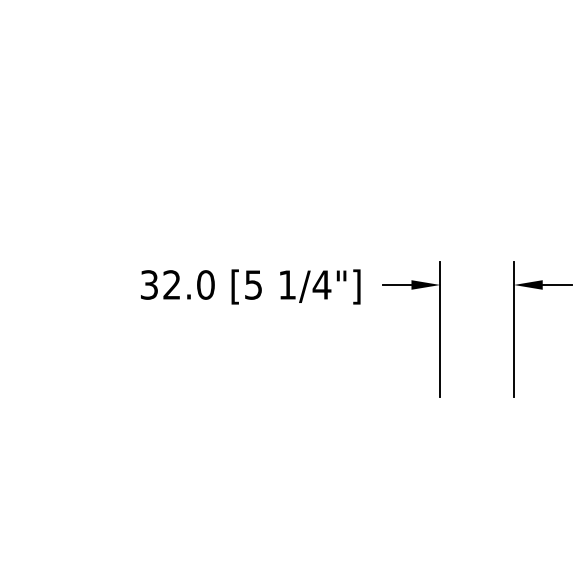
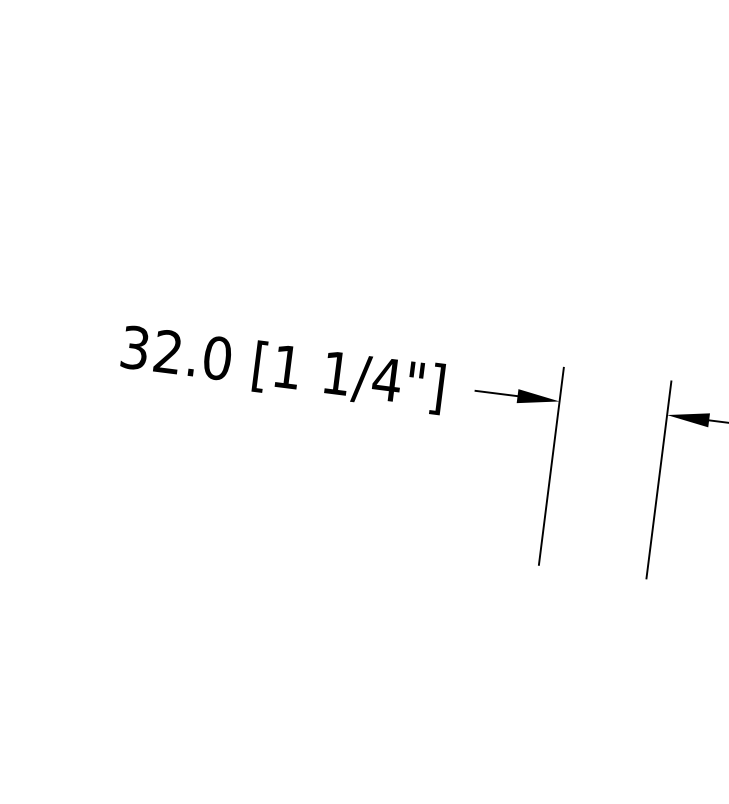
text: (253, 284) -> (287, 366), [5 -> [1

